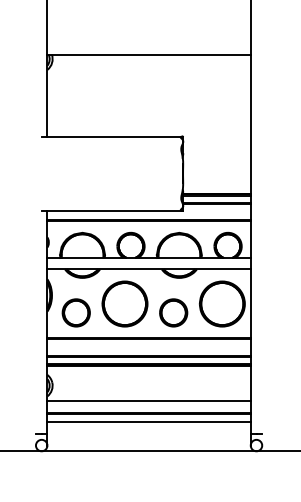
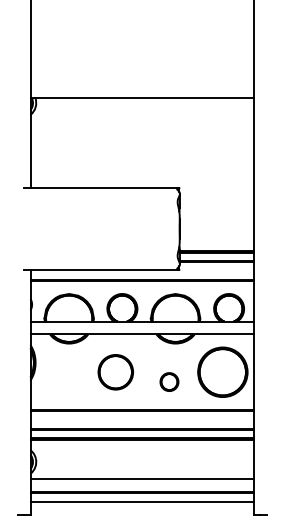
part: (124, 303) -> (115, 371), size x0.7
part: (75, 312) -> (61, 381), removed
part: (173, 312) -> (169, 381), size x0.6

